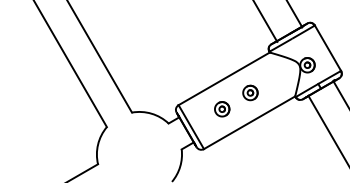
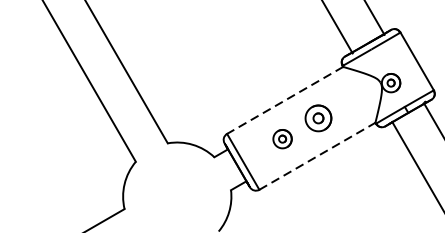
line: (224, 78) -> (285, 99), solid -> dashed
part: (250, 92) -> (318, 117), size x1.4
line: (249, 122) -> (317, 155), solid -> dashed

